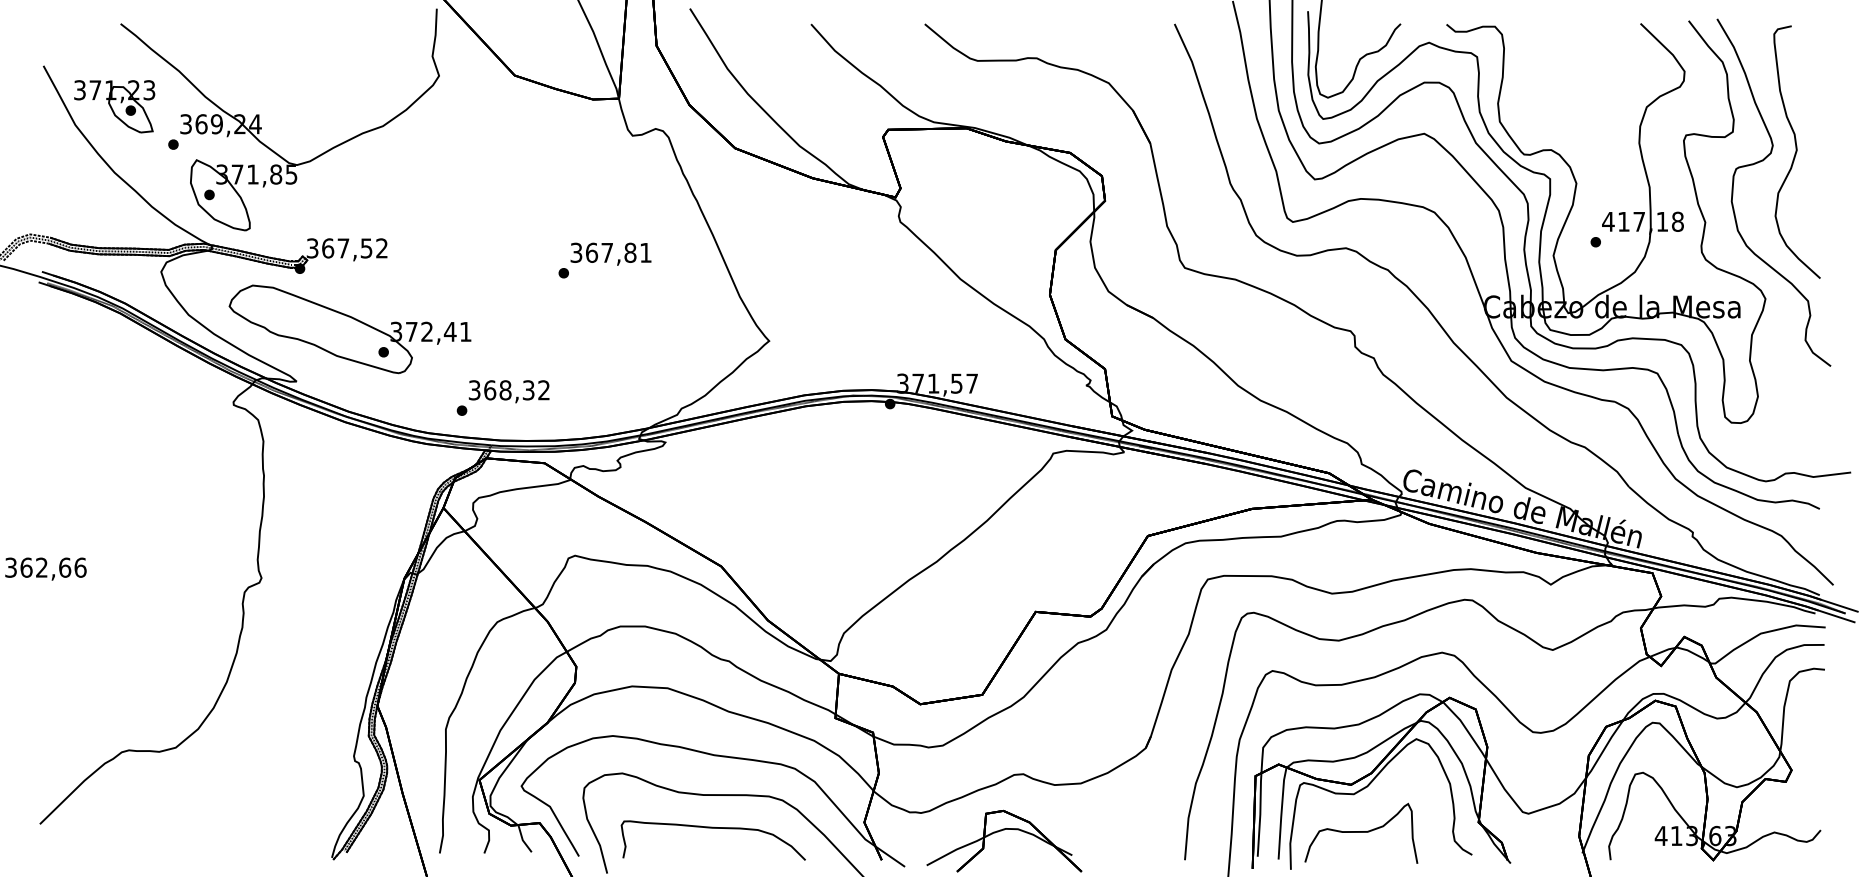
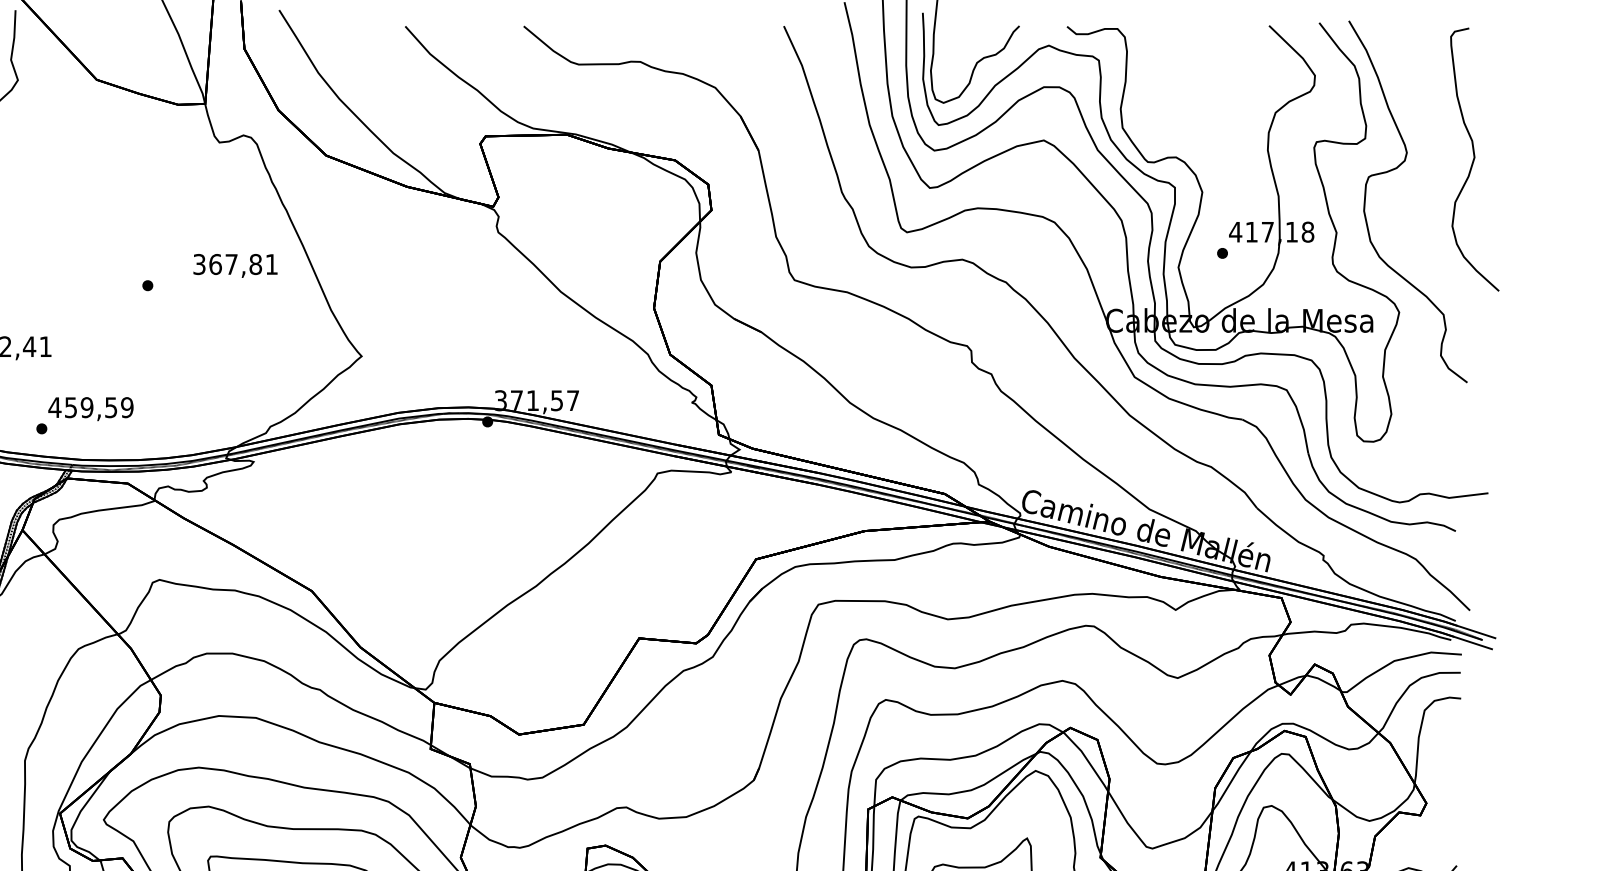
curve: (1796, 151) -> (1474, 158), moved
text: (610, 253) -> (234, 265), moved
text: (509, 390) -> (91, 407), 368,32 -> 459,59

